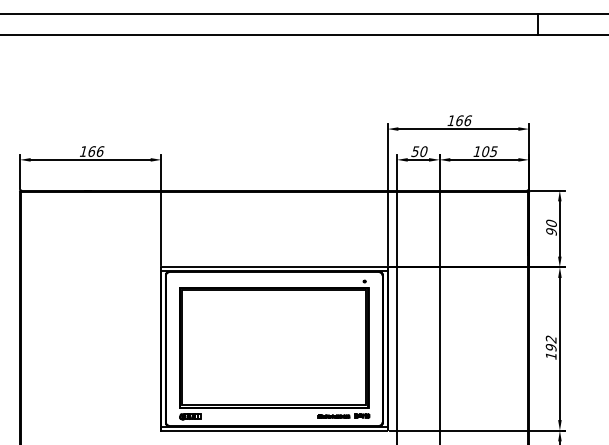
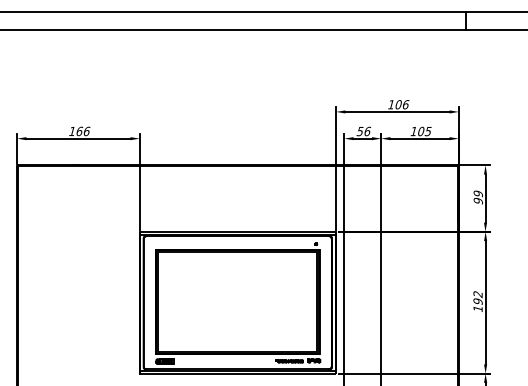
text: (460, 120) -> (399, 104), 166 -> 106
text: (424, 150) -> (368, 130), 50 -> 56
text: (551, 224) -> (478, 194), 90 -> 99

